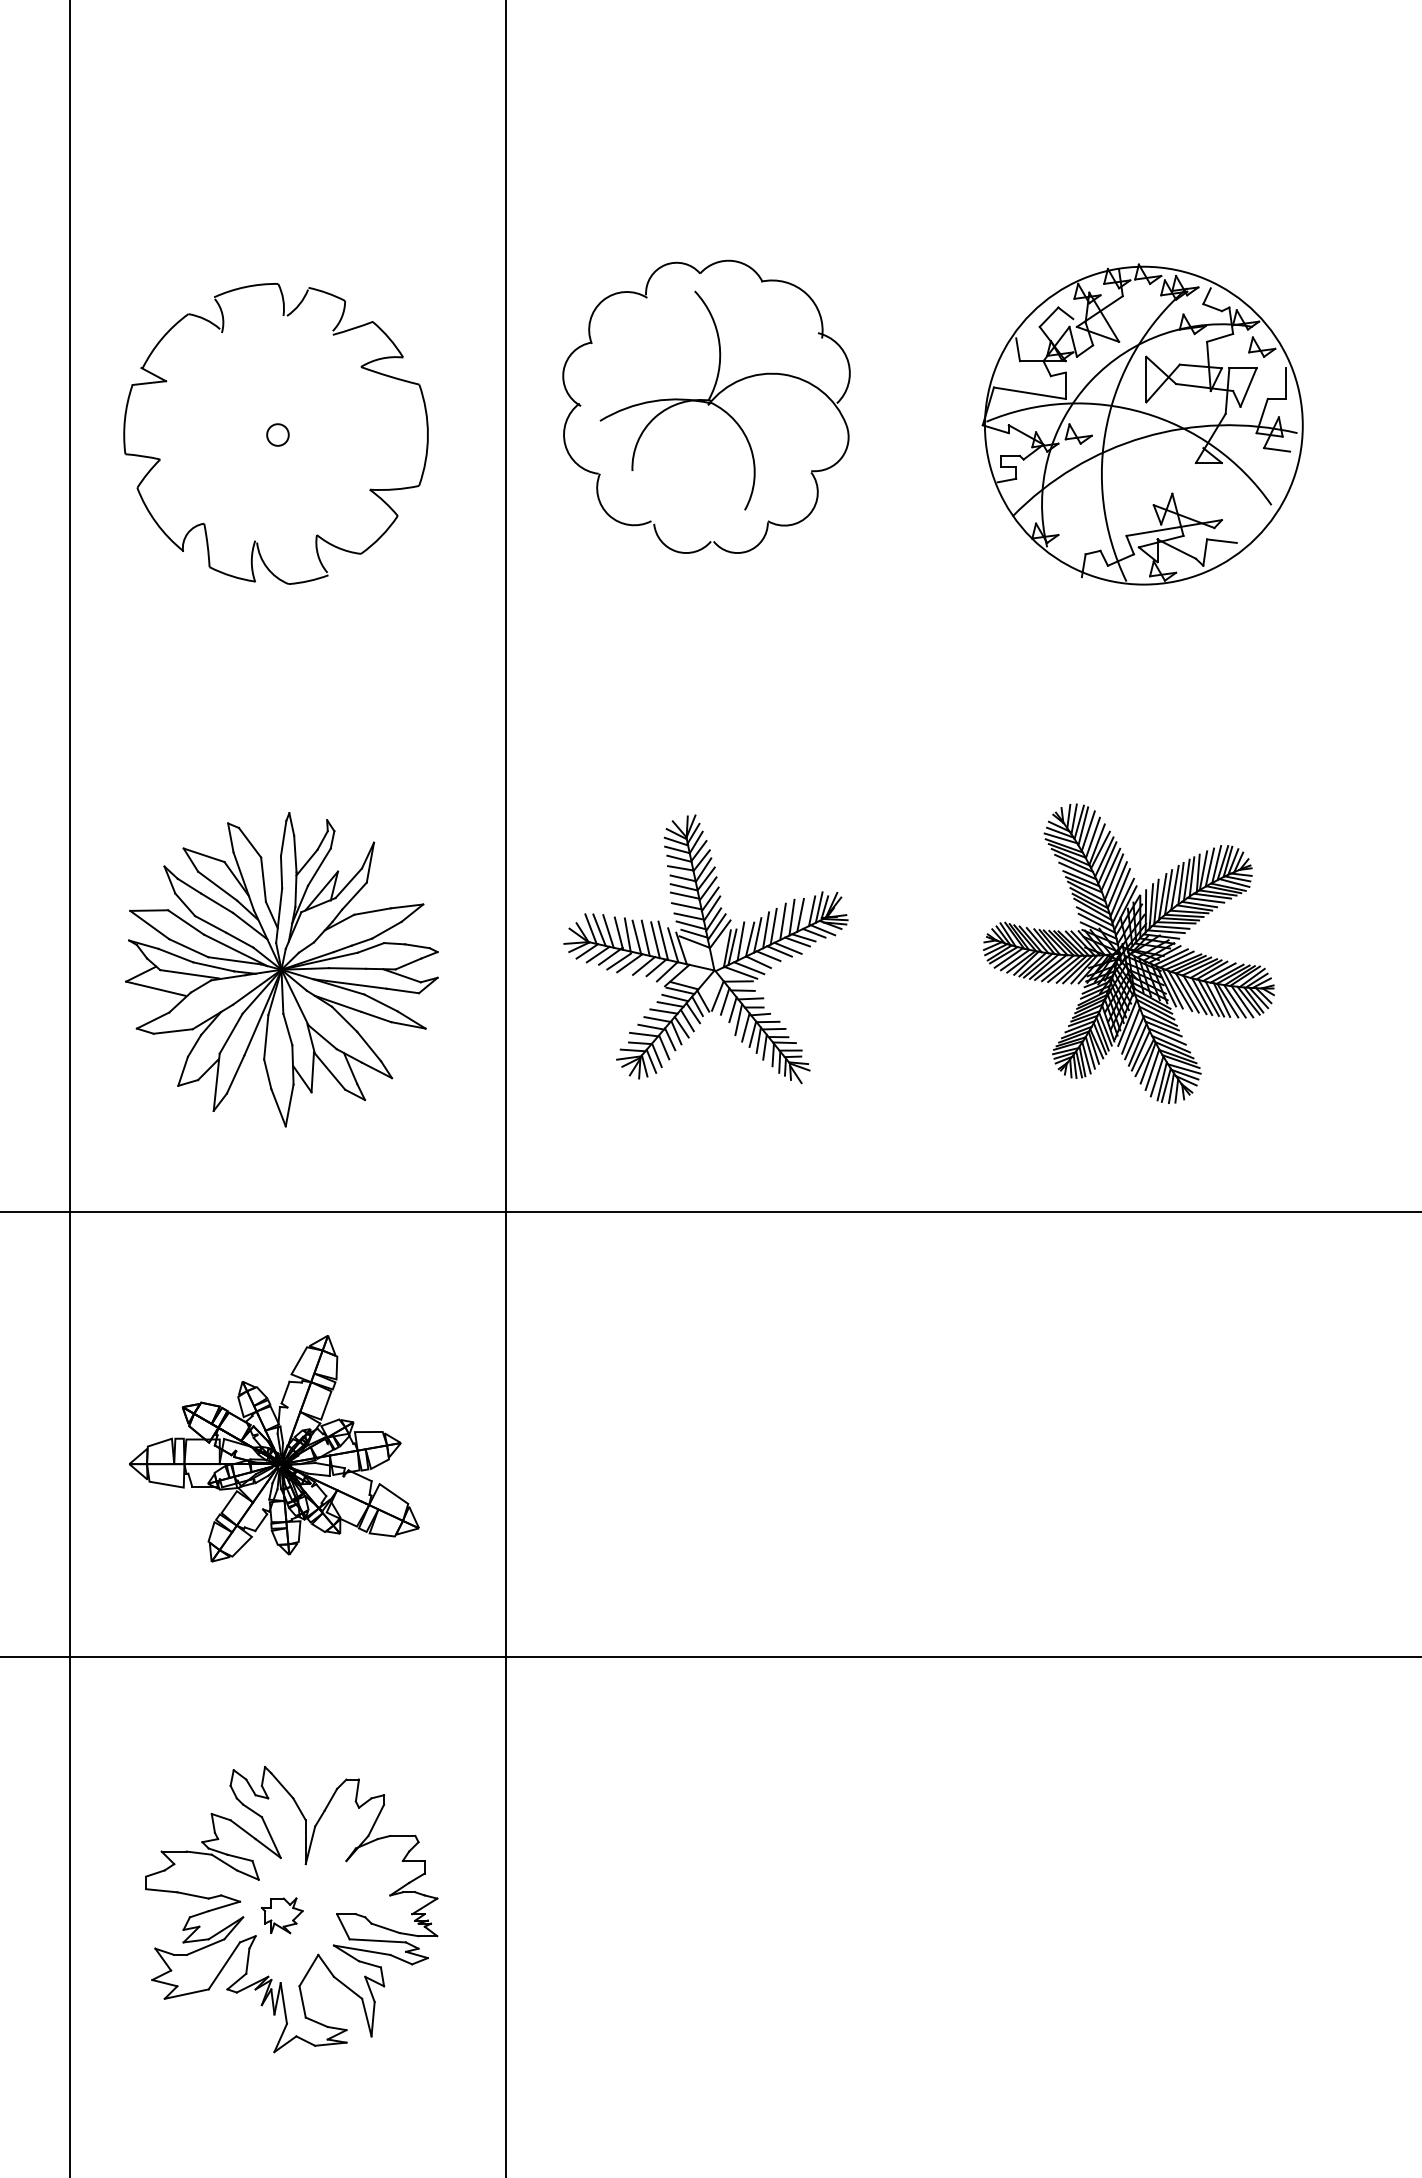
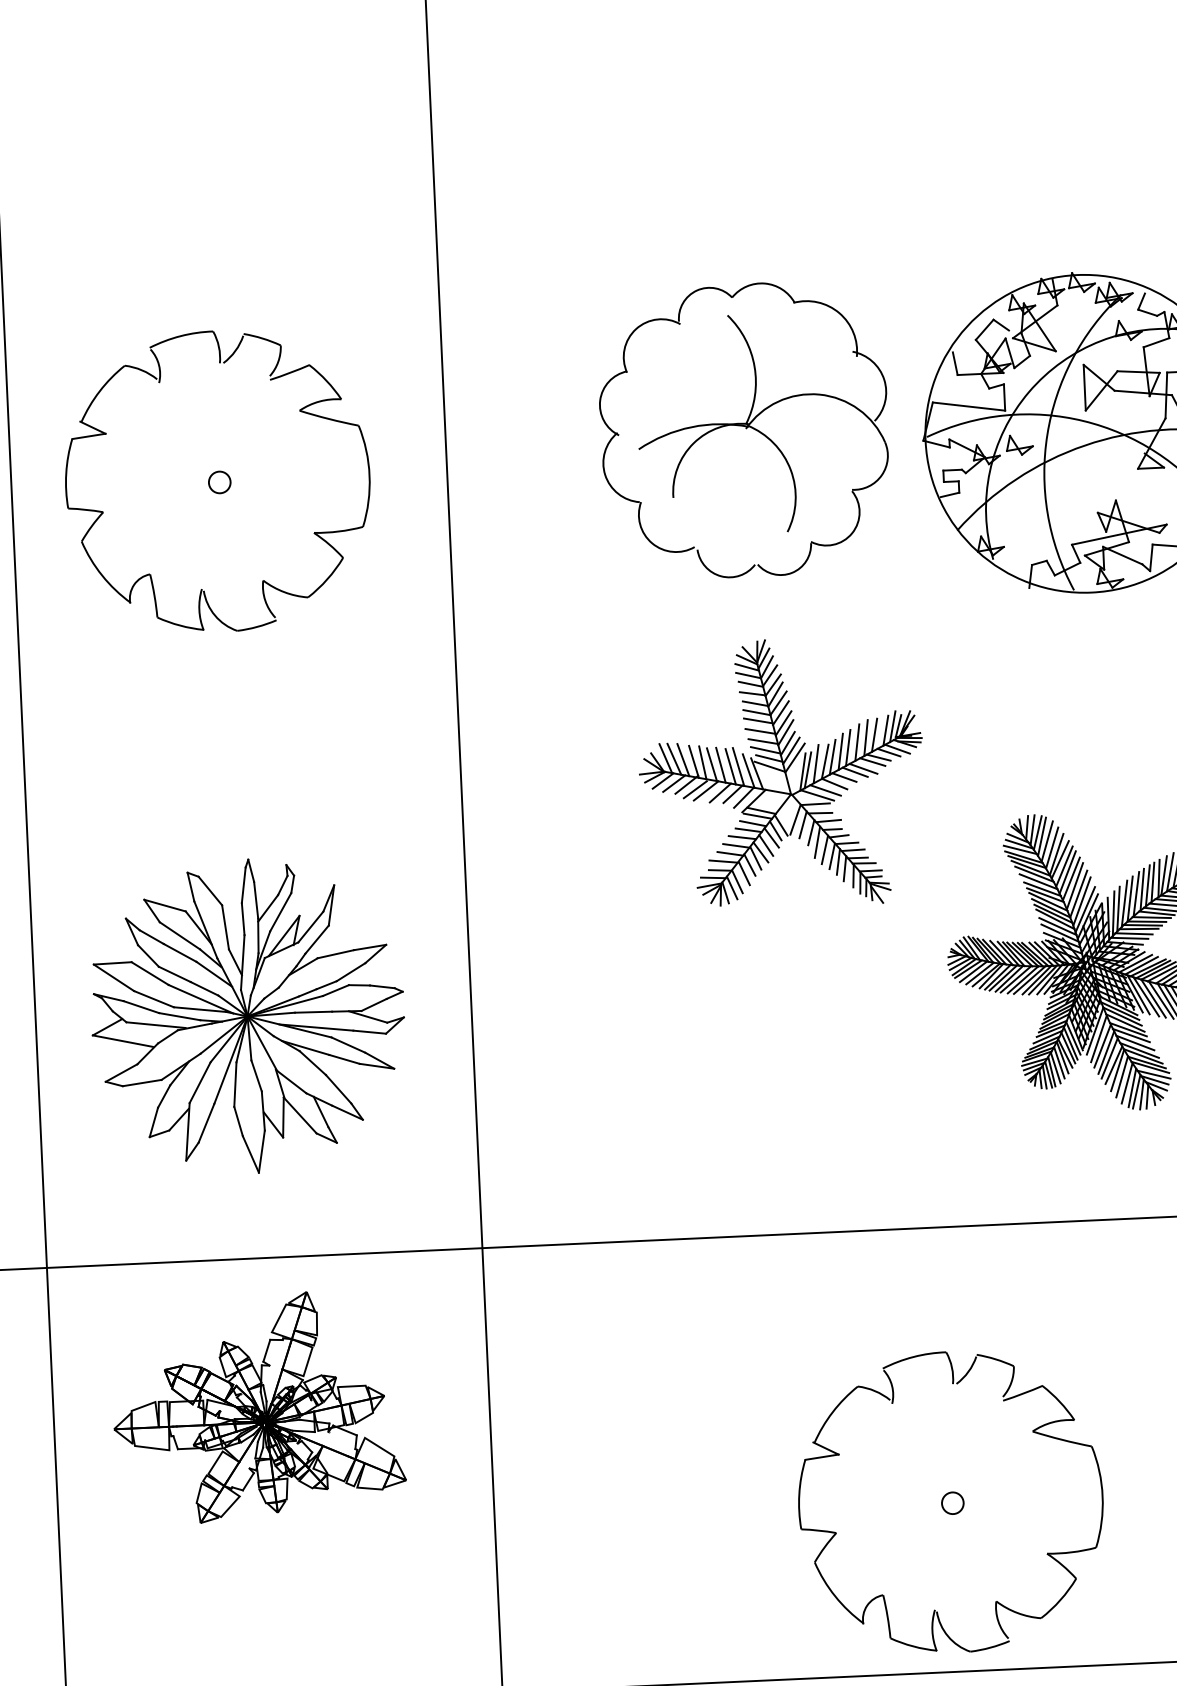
part: (706, 406) -> (744, 430), moved
part: (705, 949) -> (781, 773), moved
part: (274, 1448) -> (258, 1407), moved
part: (961, 1486) -> (950, 1501), added

